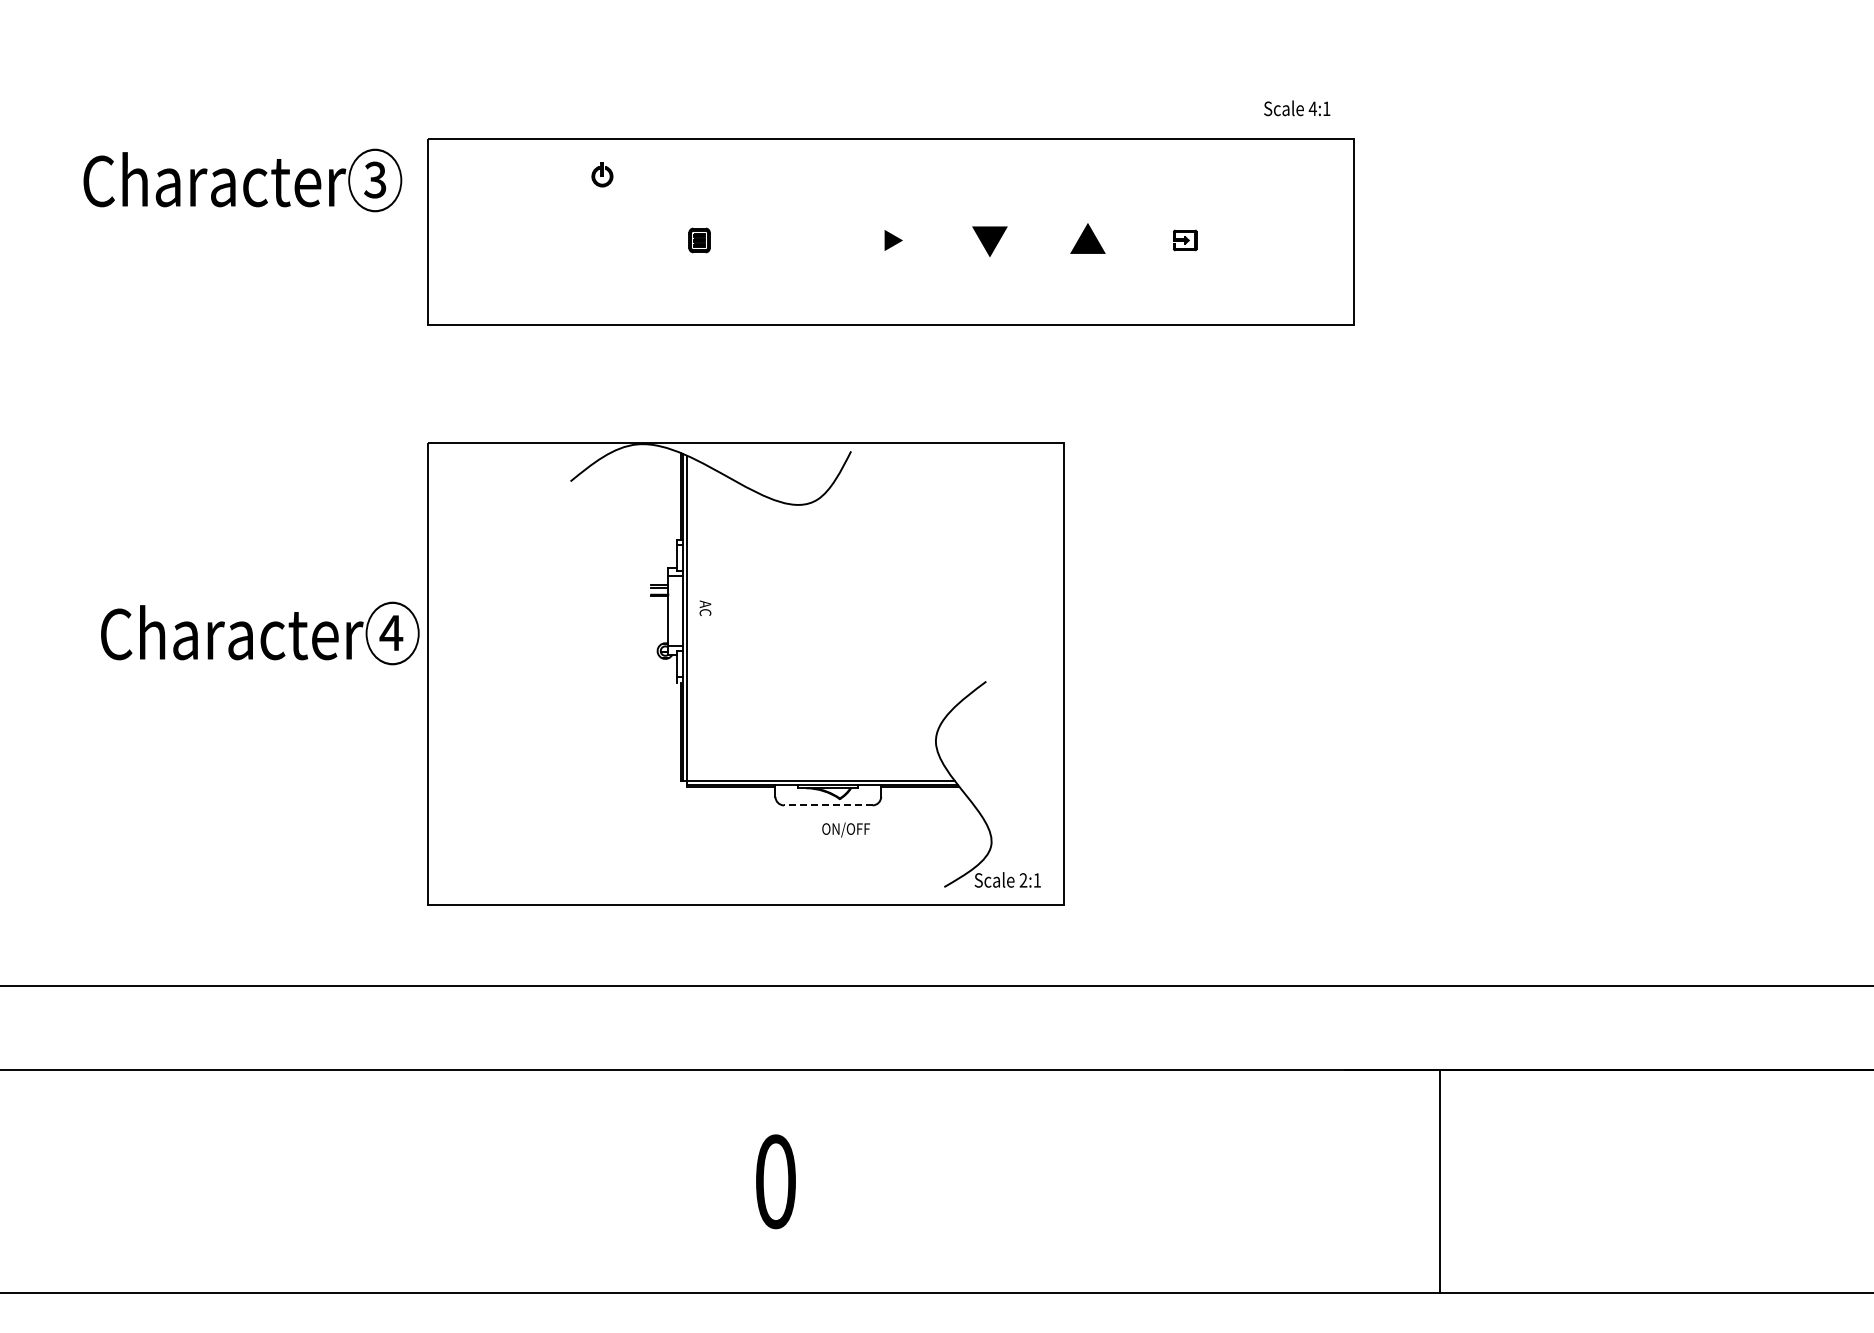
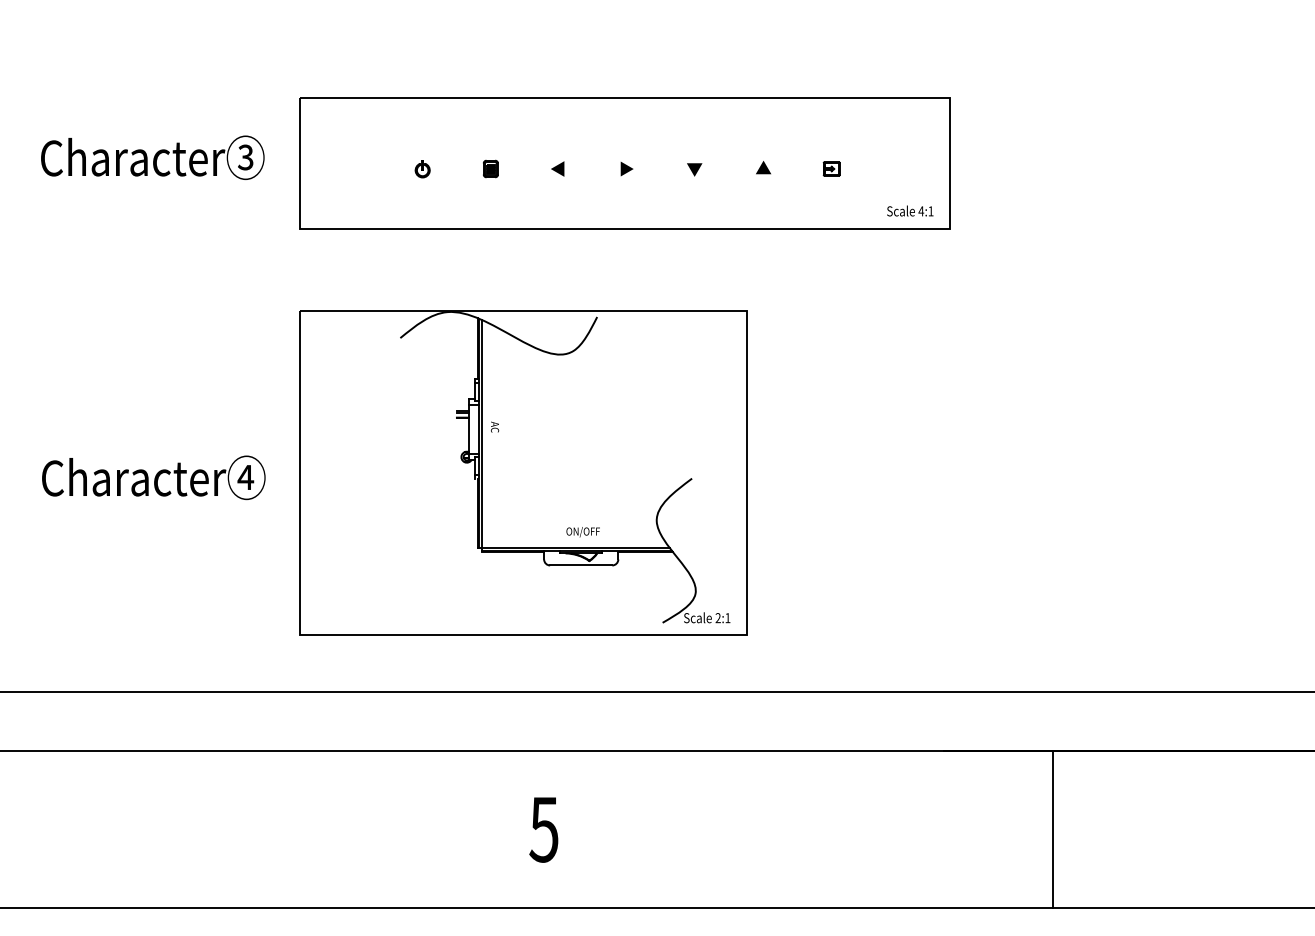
text: (1297, 108) -> (910, 211), moved
part: (602, 174) -> (422, 169), moved
text: (242, 180) -> (152, 157), moved
part: (1088, 237) -> (763, 166), size x0.62
part: (794, 240) -> (557, 169), added
part: (989, 241) -> (694, 169), size x0.62
text: (260, 633) -> (153, 477), moved
line: (827, 805) -> (580, 565), dashed -> solid
text: (845, 829) -> (582, 531), moved
text: (774, 1181) -> (543, 829), 0 -> 5
line: (1440, 1181) -> (1052, 829), moved

